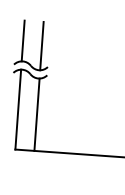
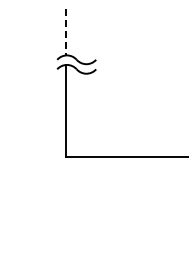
line: (22, 41) -> (65, 32), solid -> dashed
line: (41, 46) -> (87, 36), removed
line: (36, 114) -> (87, 114), removed

